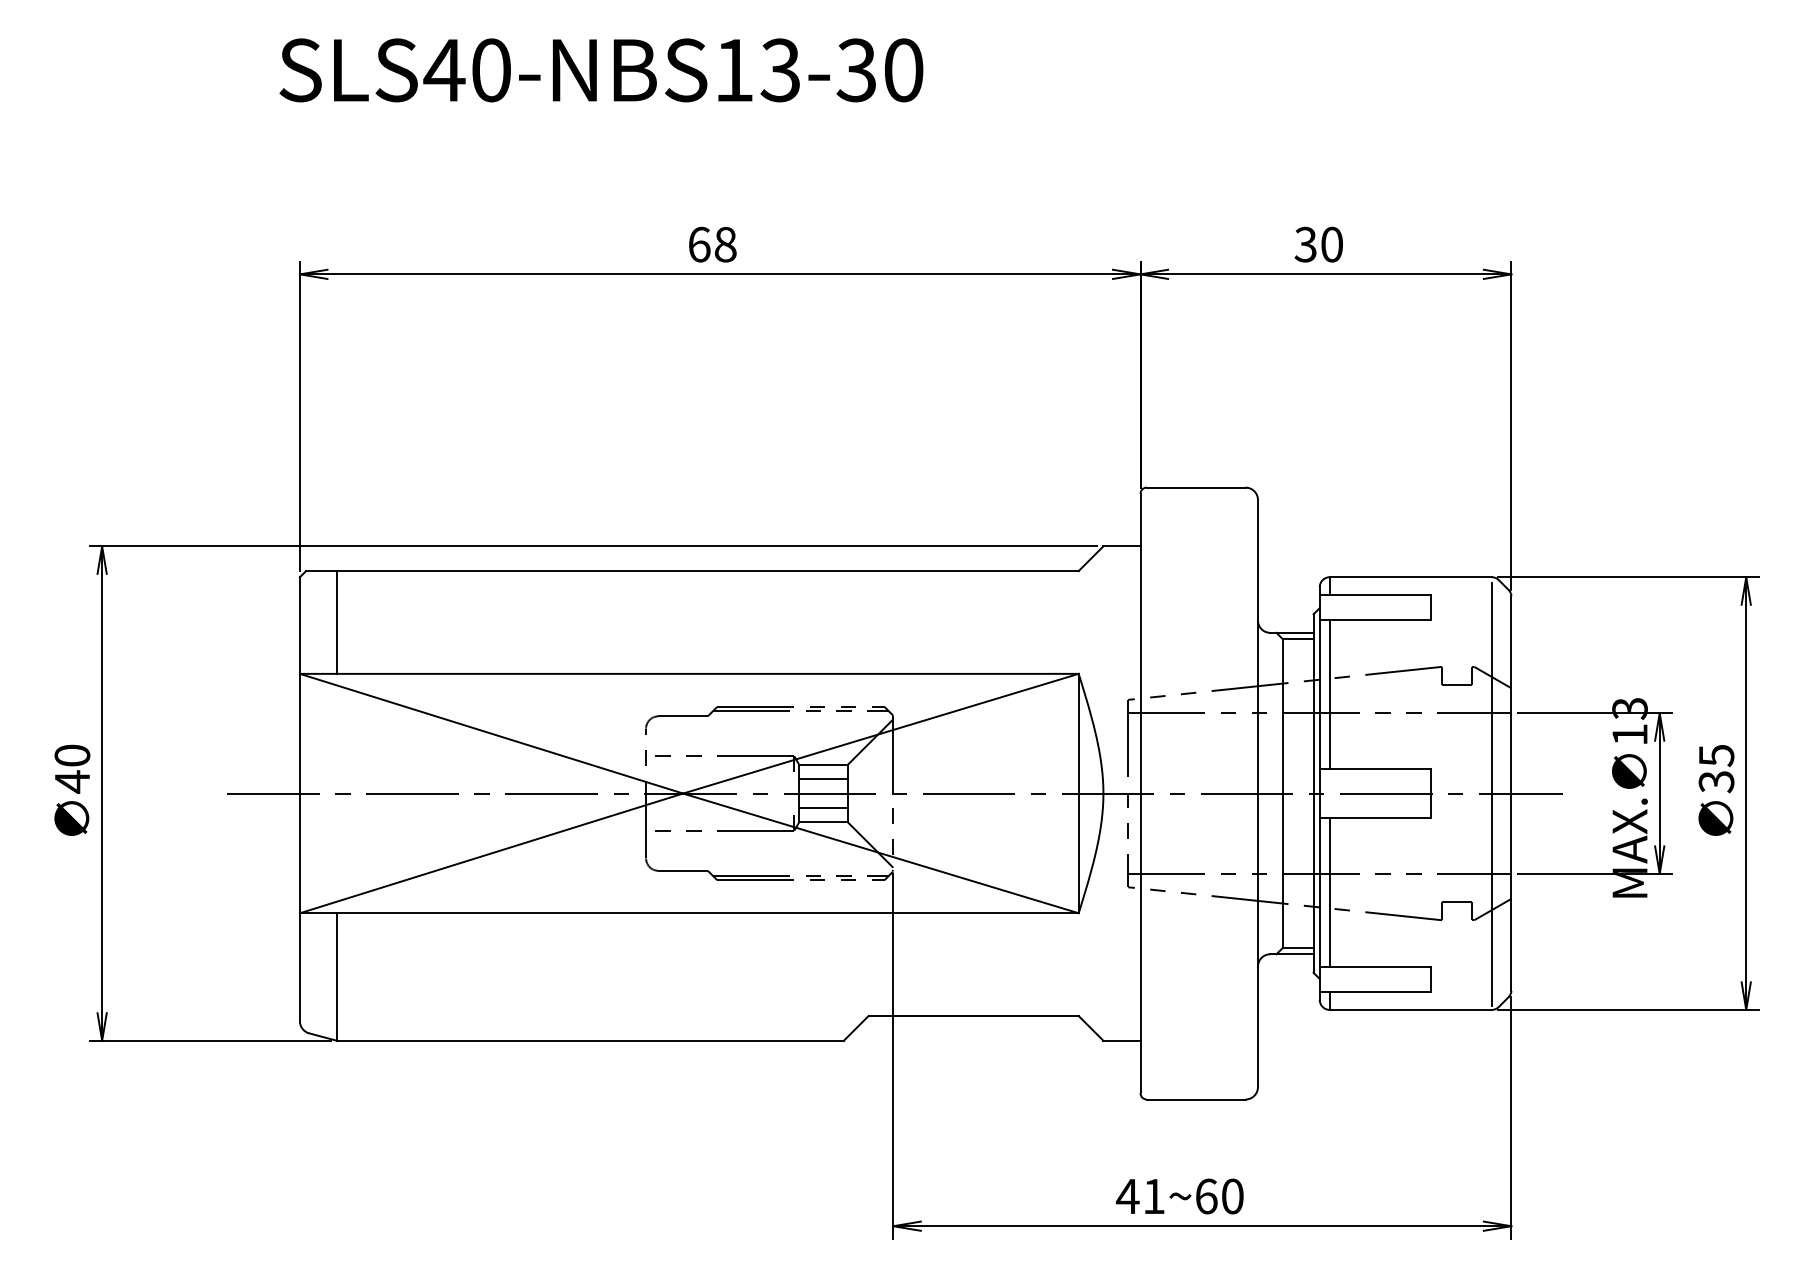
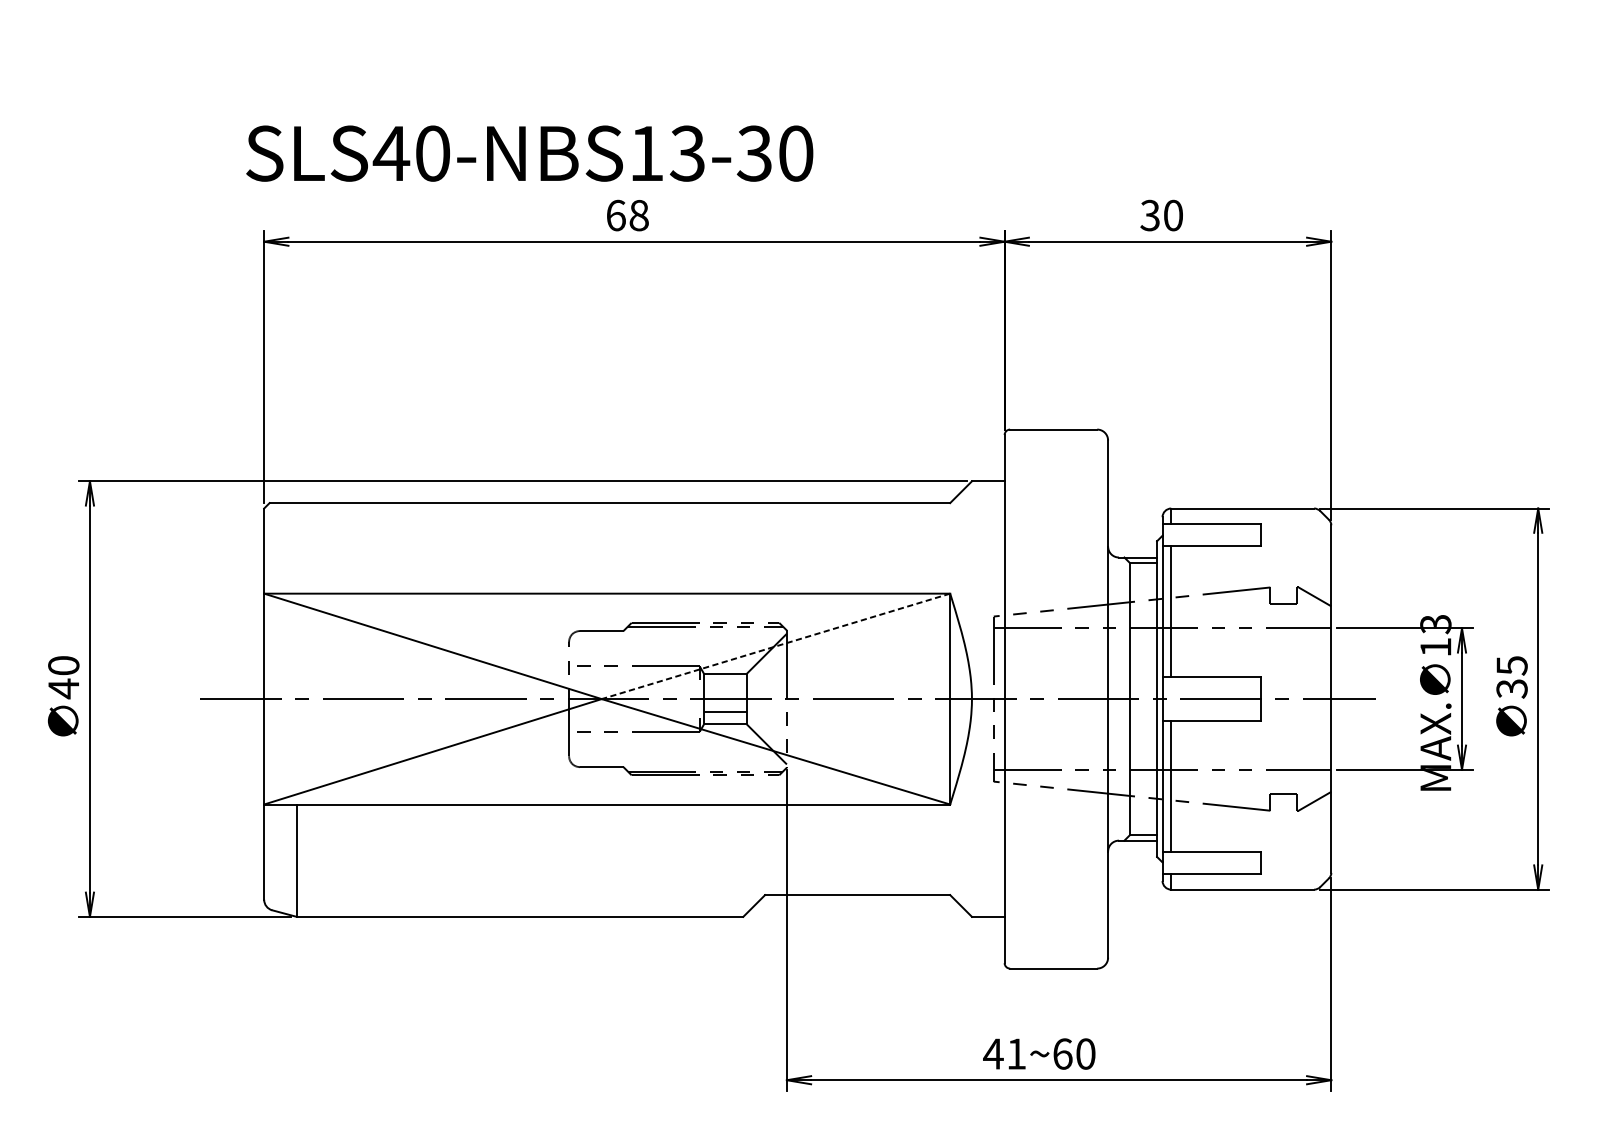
text: (601, 70) -> (529, 153), moved
line: (337, 622) -> (297, 548), removed
line: (880, 733) -> (775, 646), solid -> dashed
line: (823, 779) -> (725, 686), removed
line: (1491, 794) -> (1313, 699), removed

